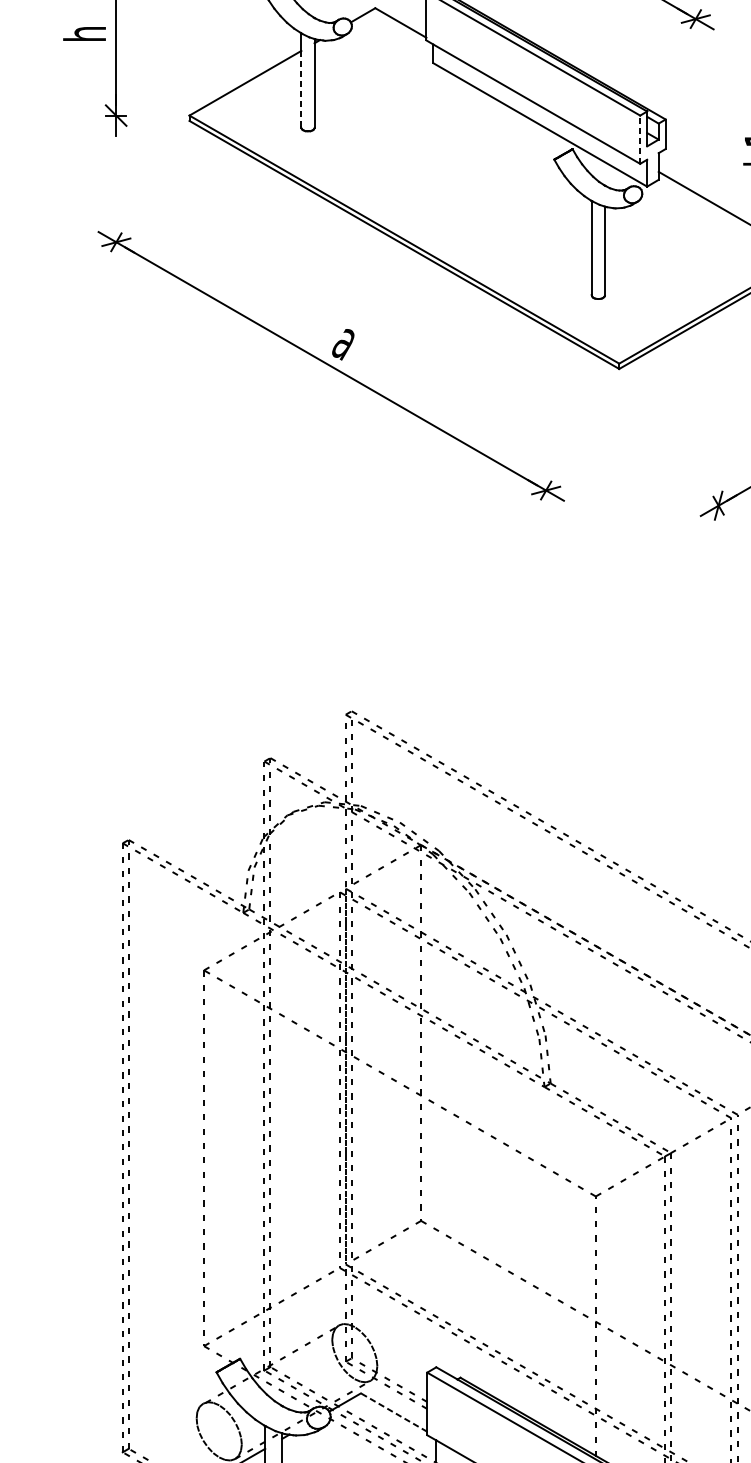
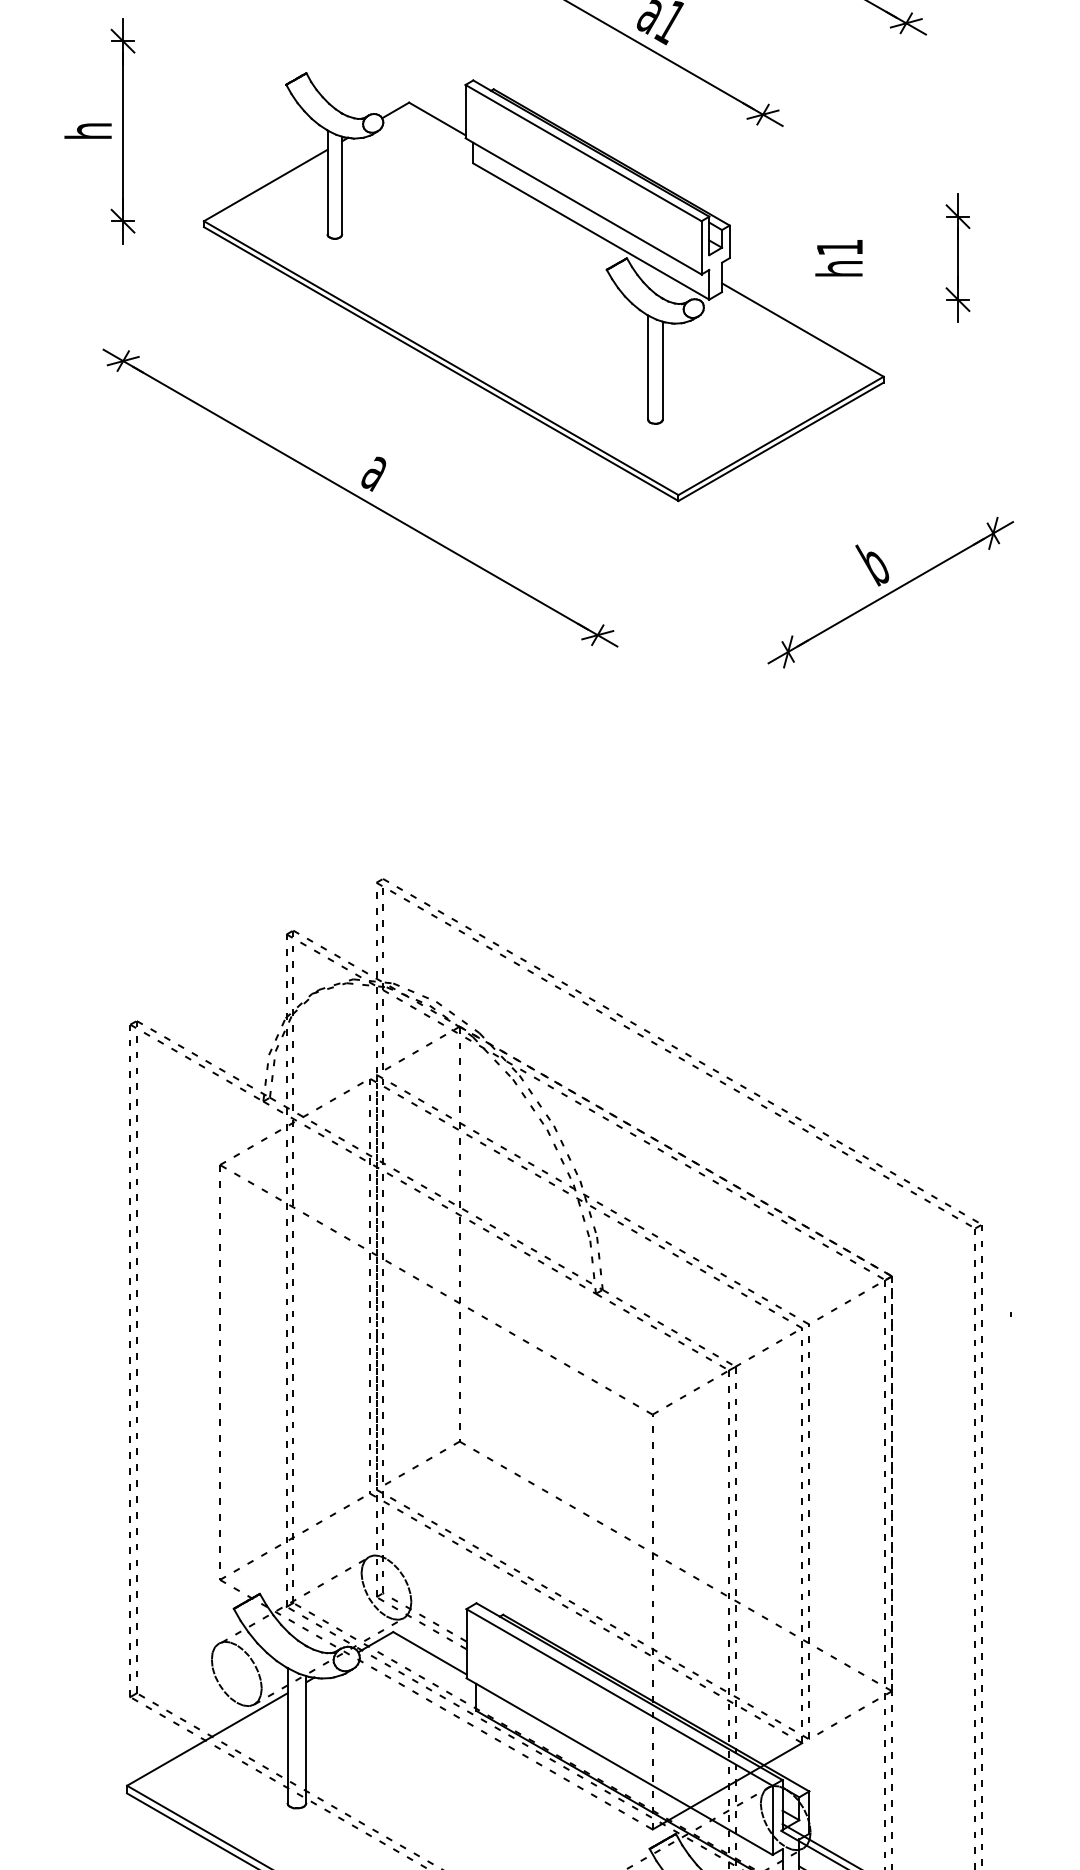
line: (301, 88) -> (327, 191), dashed -> solid
line: (640, 139) -> (701, 247), dashed -> solid
line: (393, 1412) -> (429, 1653), dashed -> solid

